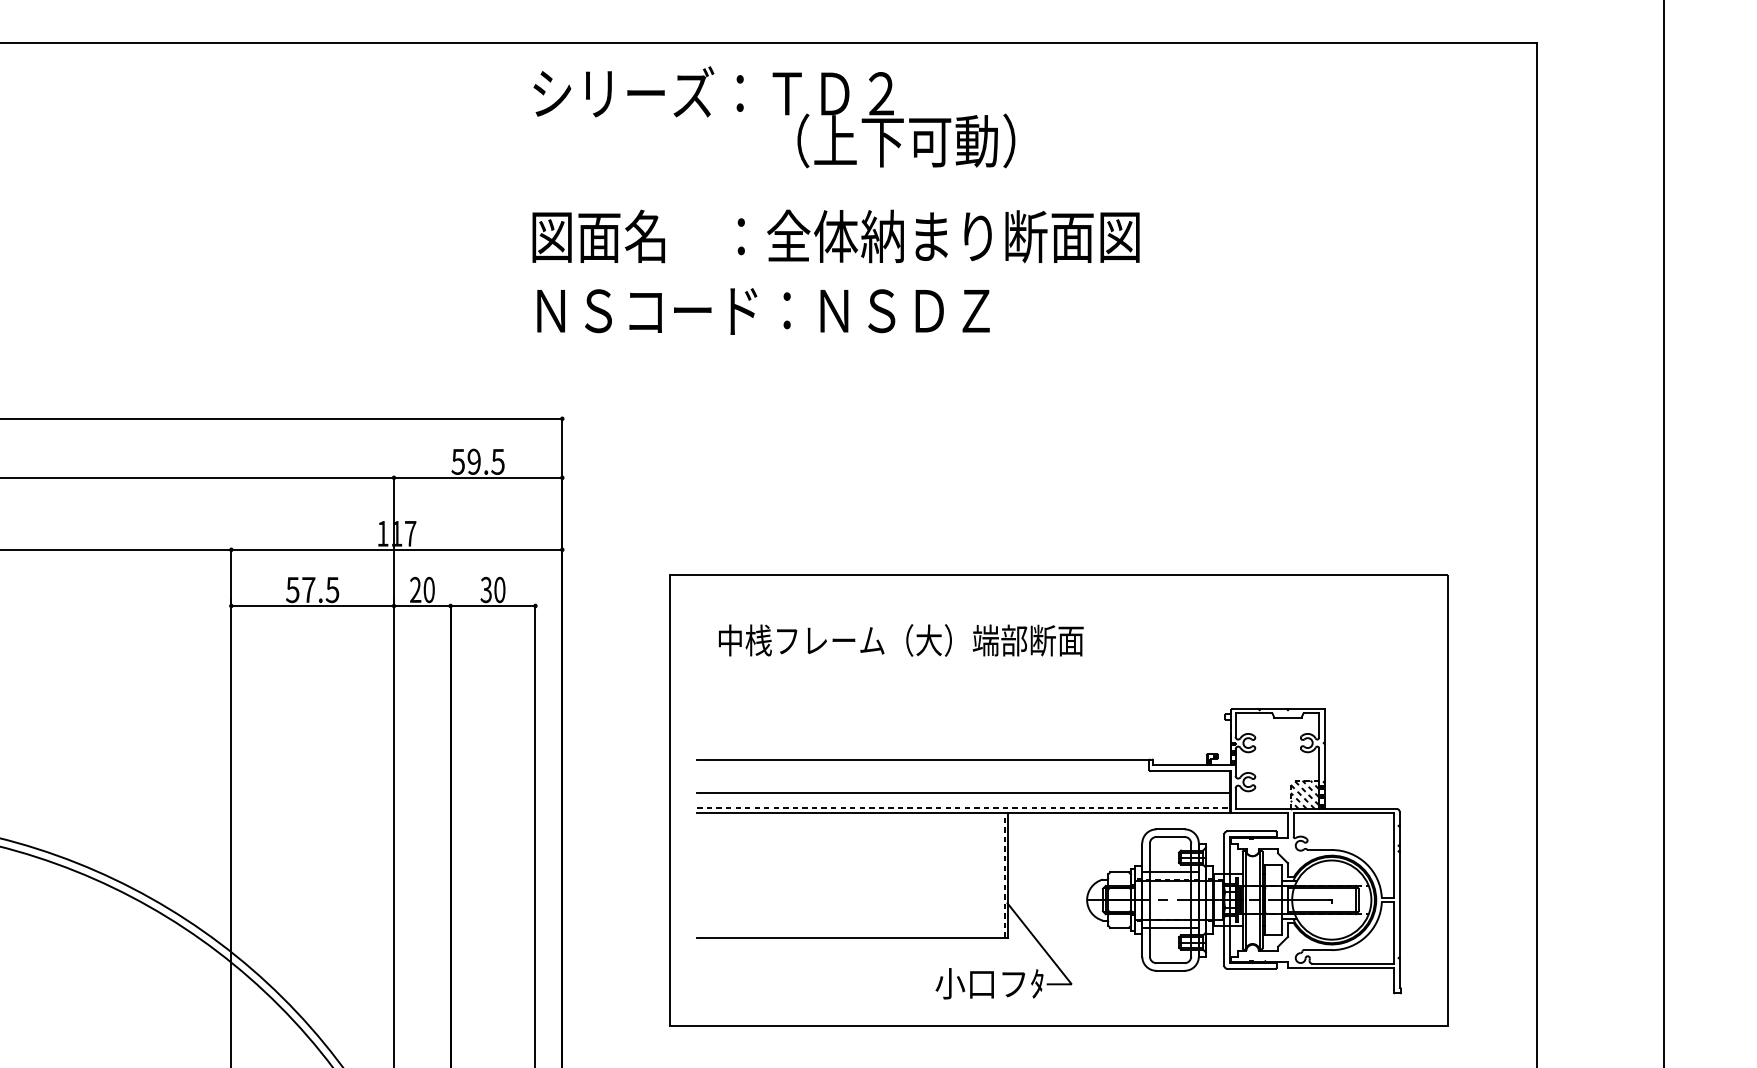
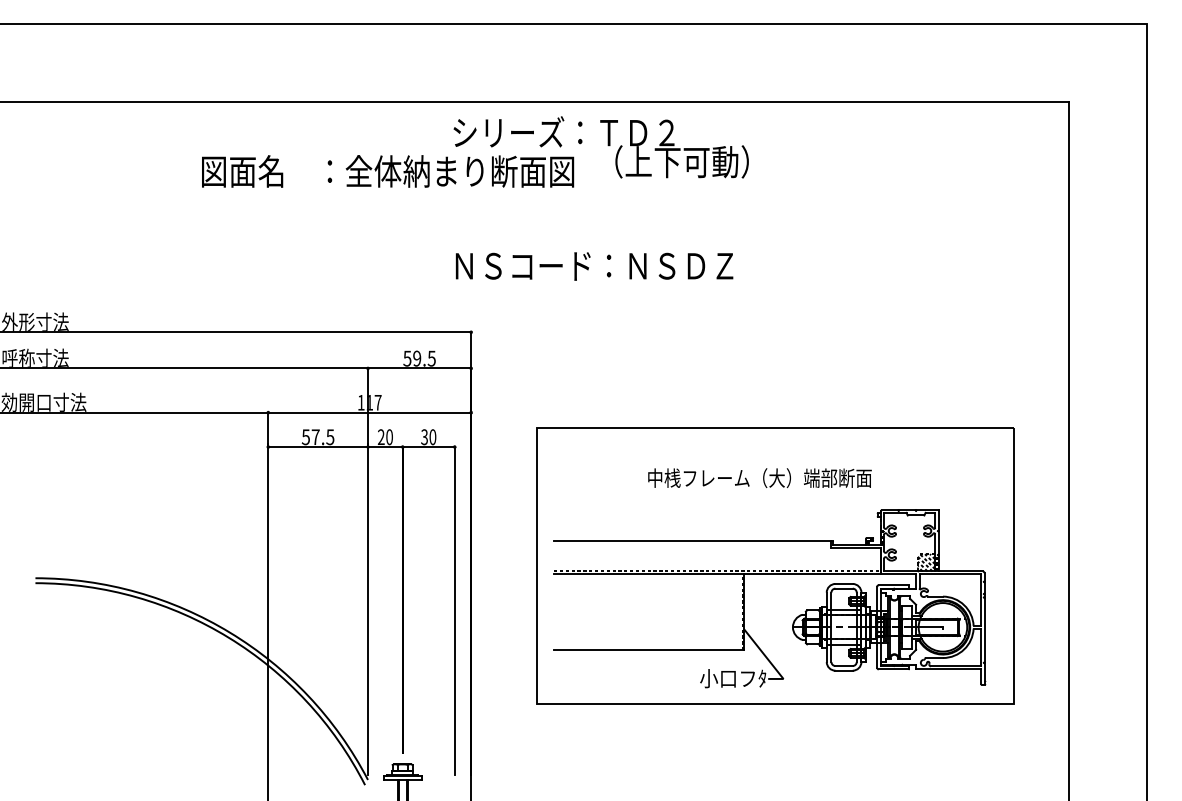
text: (836, 236) -> (388, 171), moved
text: (900, 639) -> (759, 477), moved
line: (962, 792) -> (716, 561), removed

